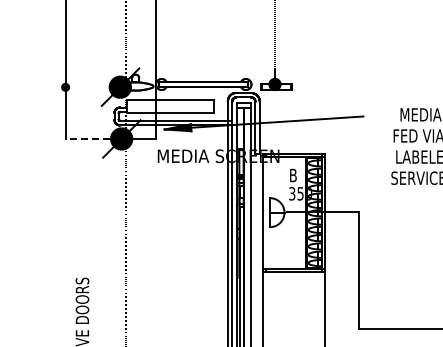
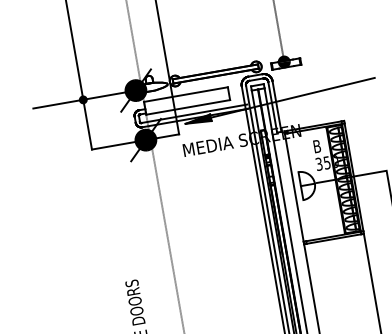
line: (61, 87) -> (79, 100), added
line: (87, 138) -> (112, 145), dashed -> solid

